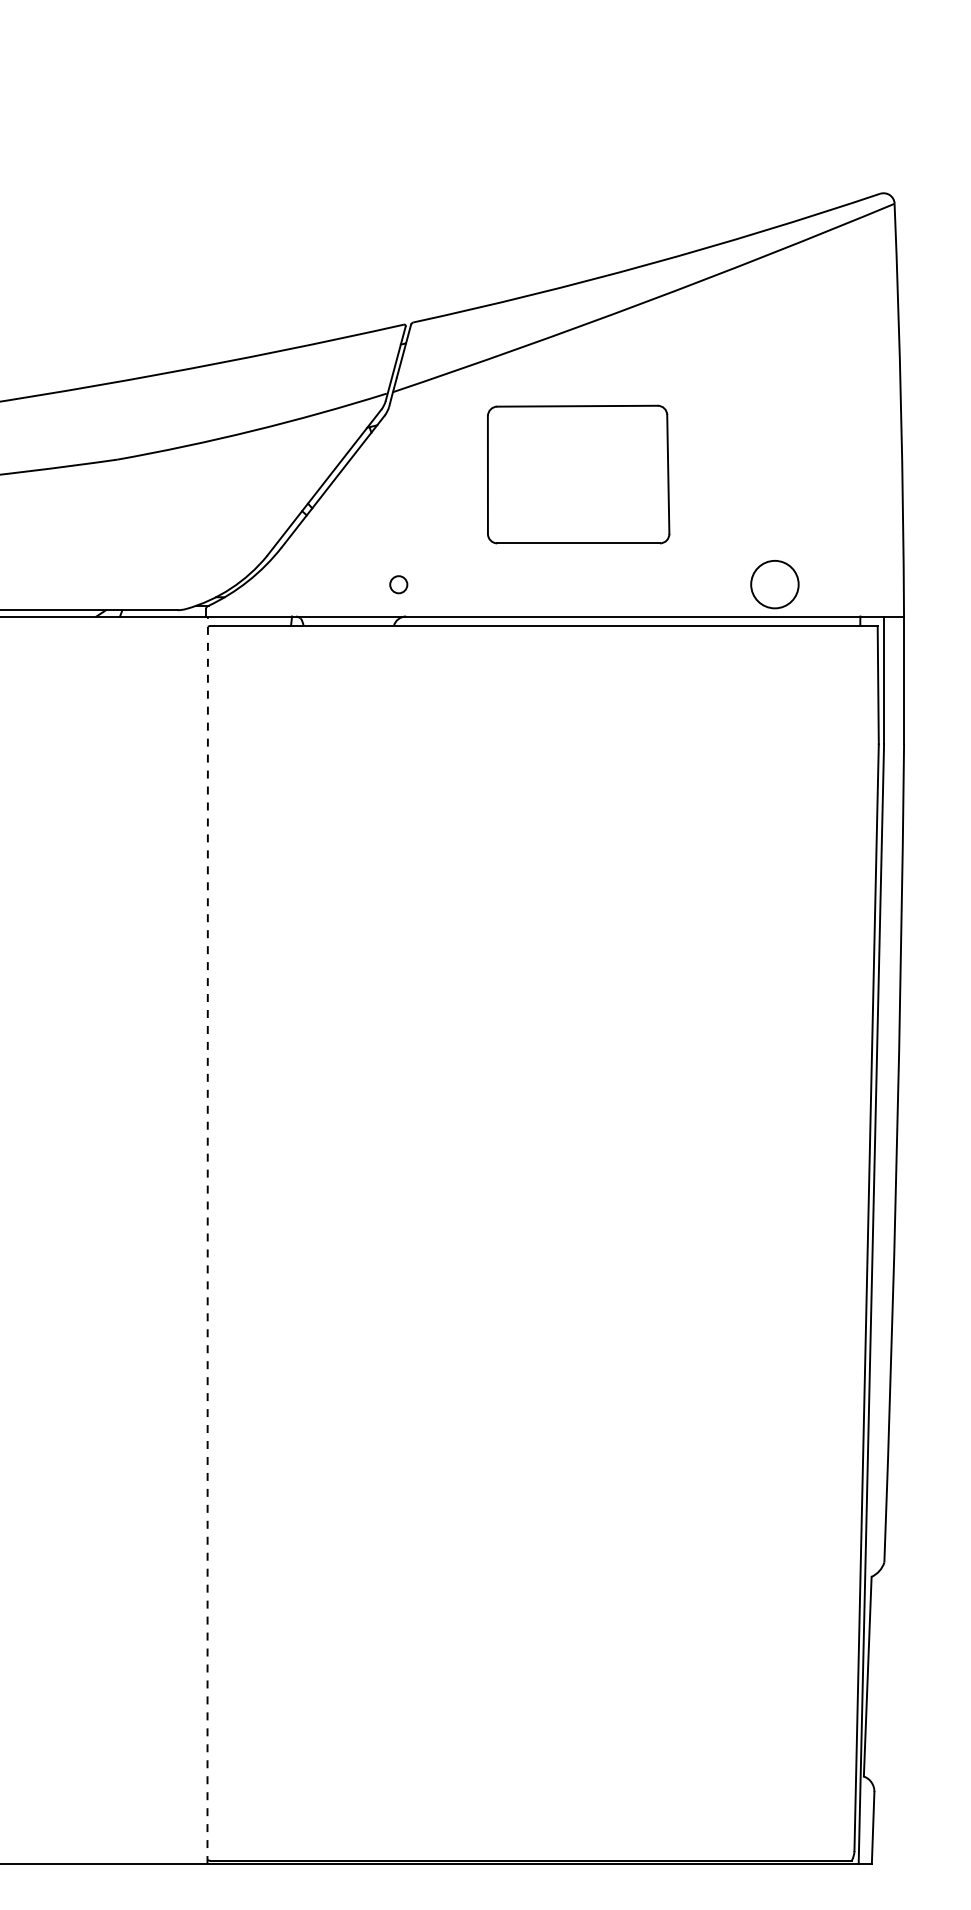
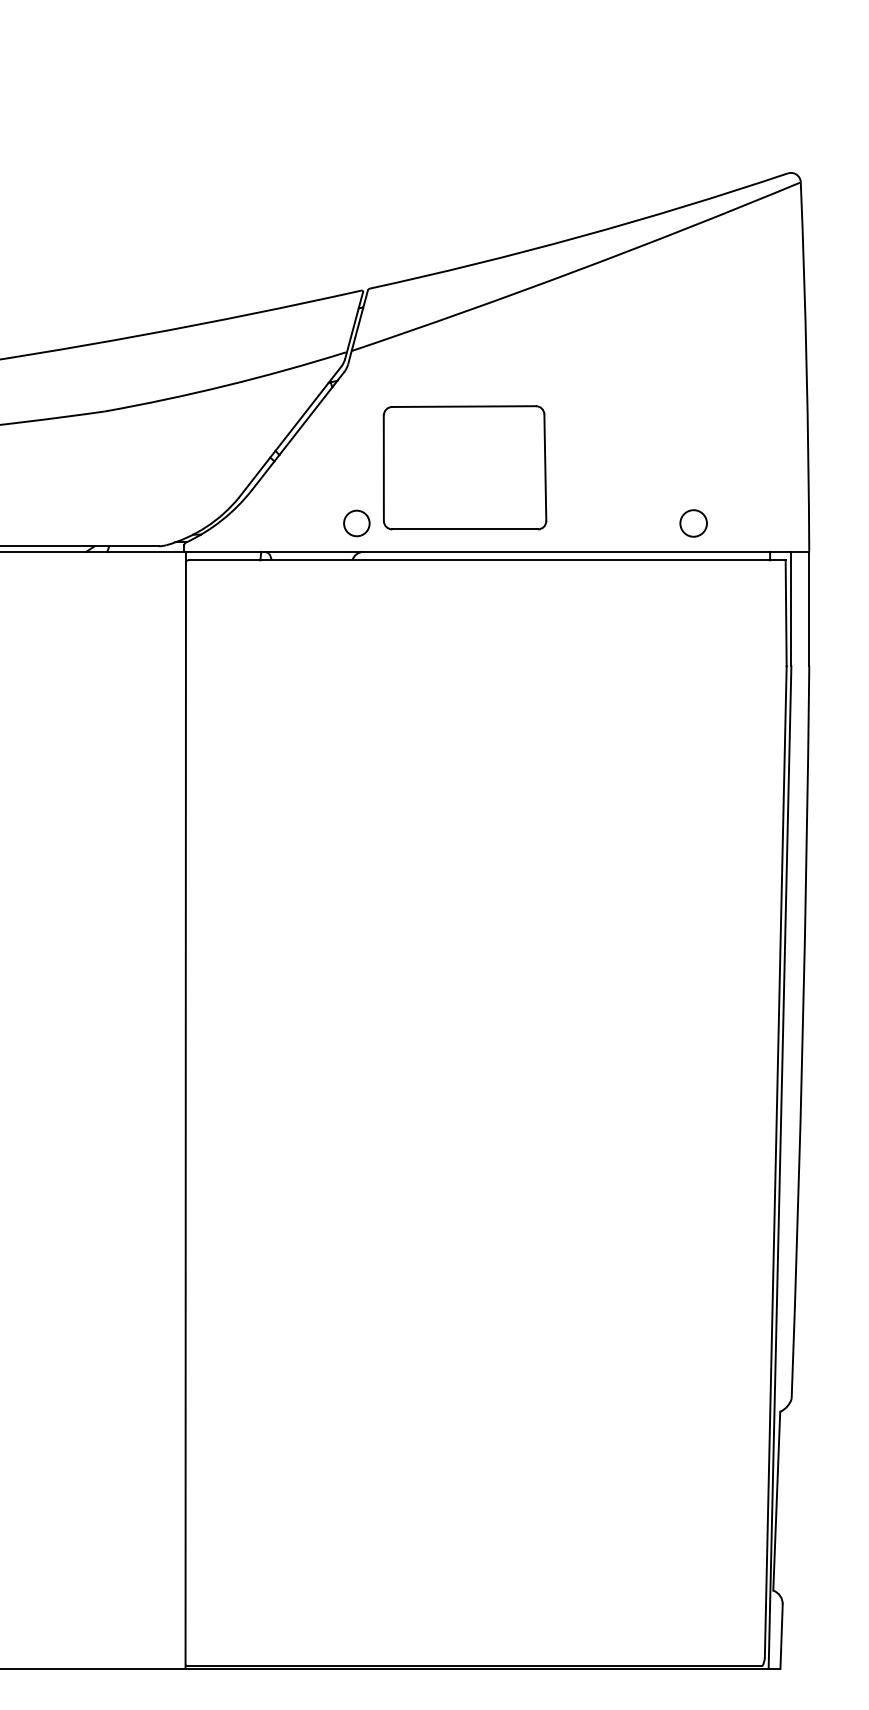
part: (578, 474) -> (464, 467), moved
circle: (398, 584) -> (356, 523), size x1.67
circle: (774, 584) -> (693, 523), size x0.62
line: (207, 1240) -> (185, 1110), dashed -> solid

